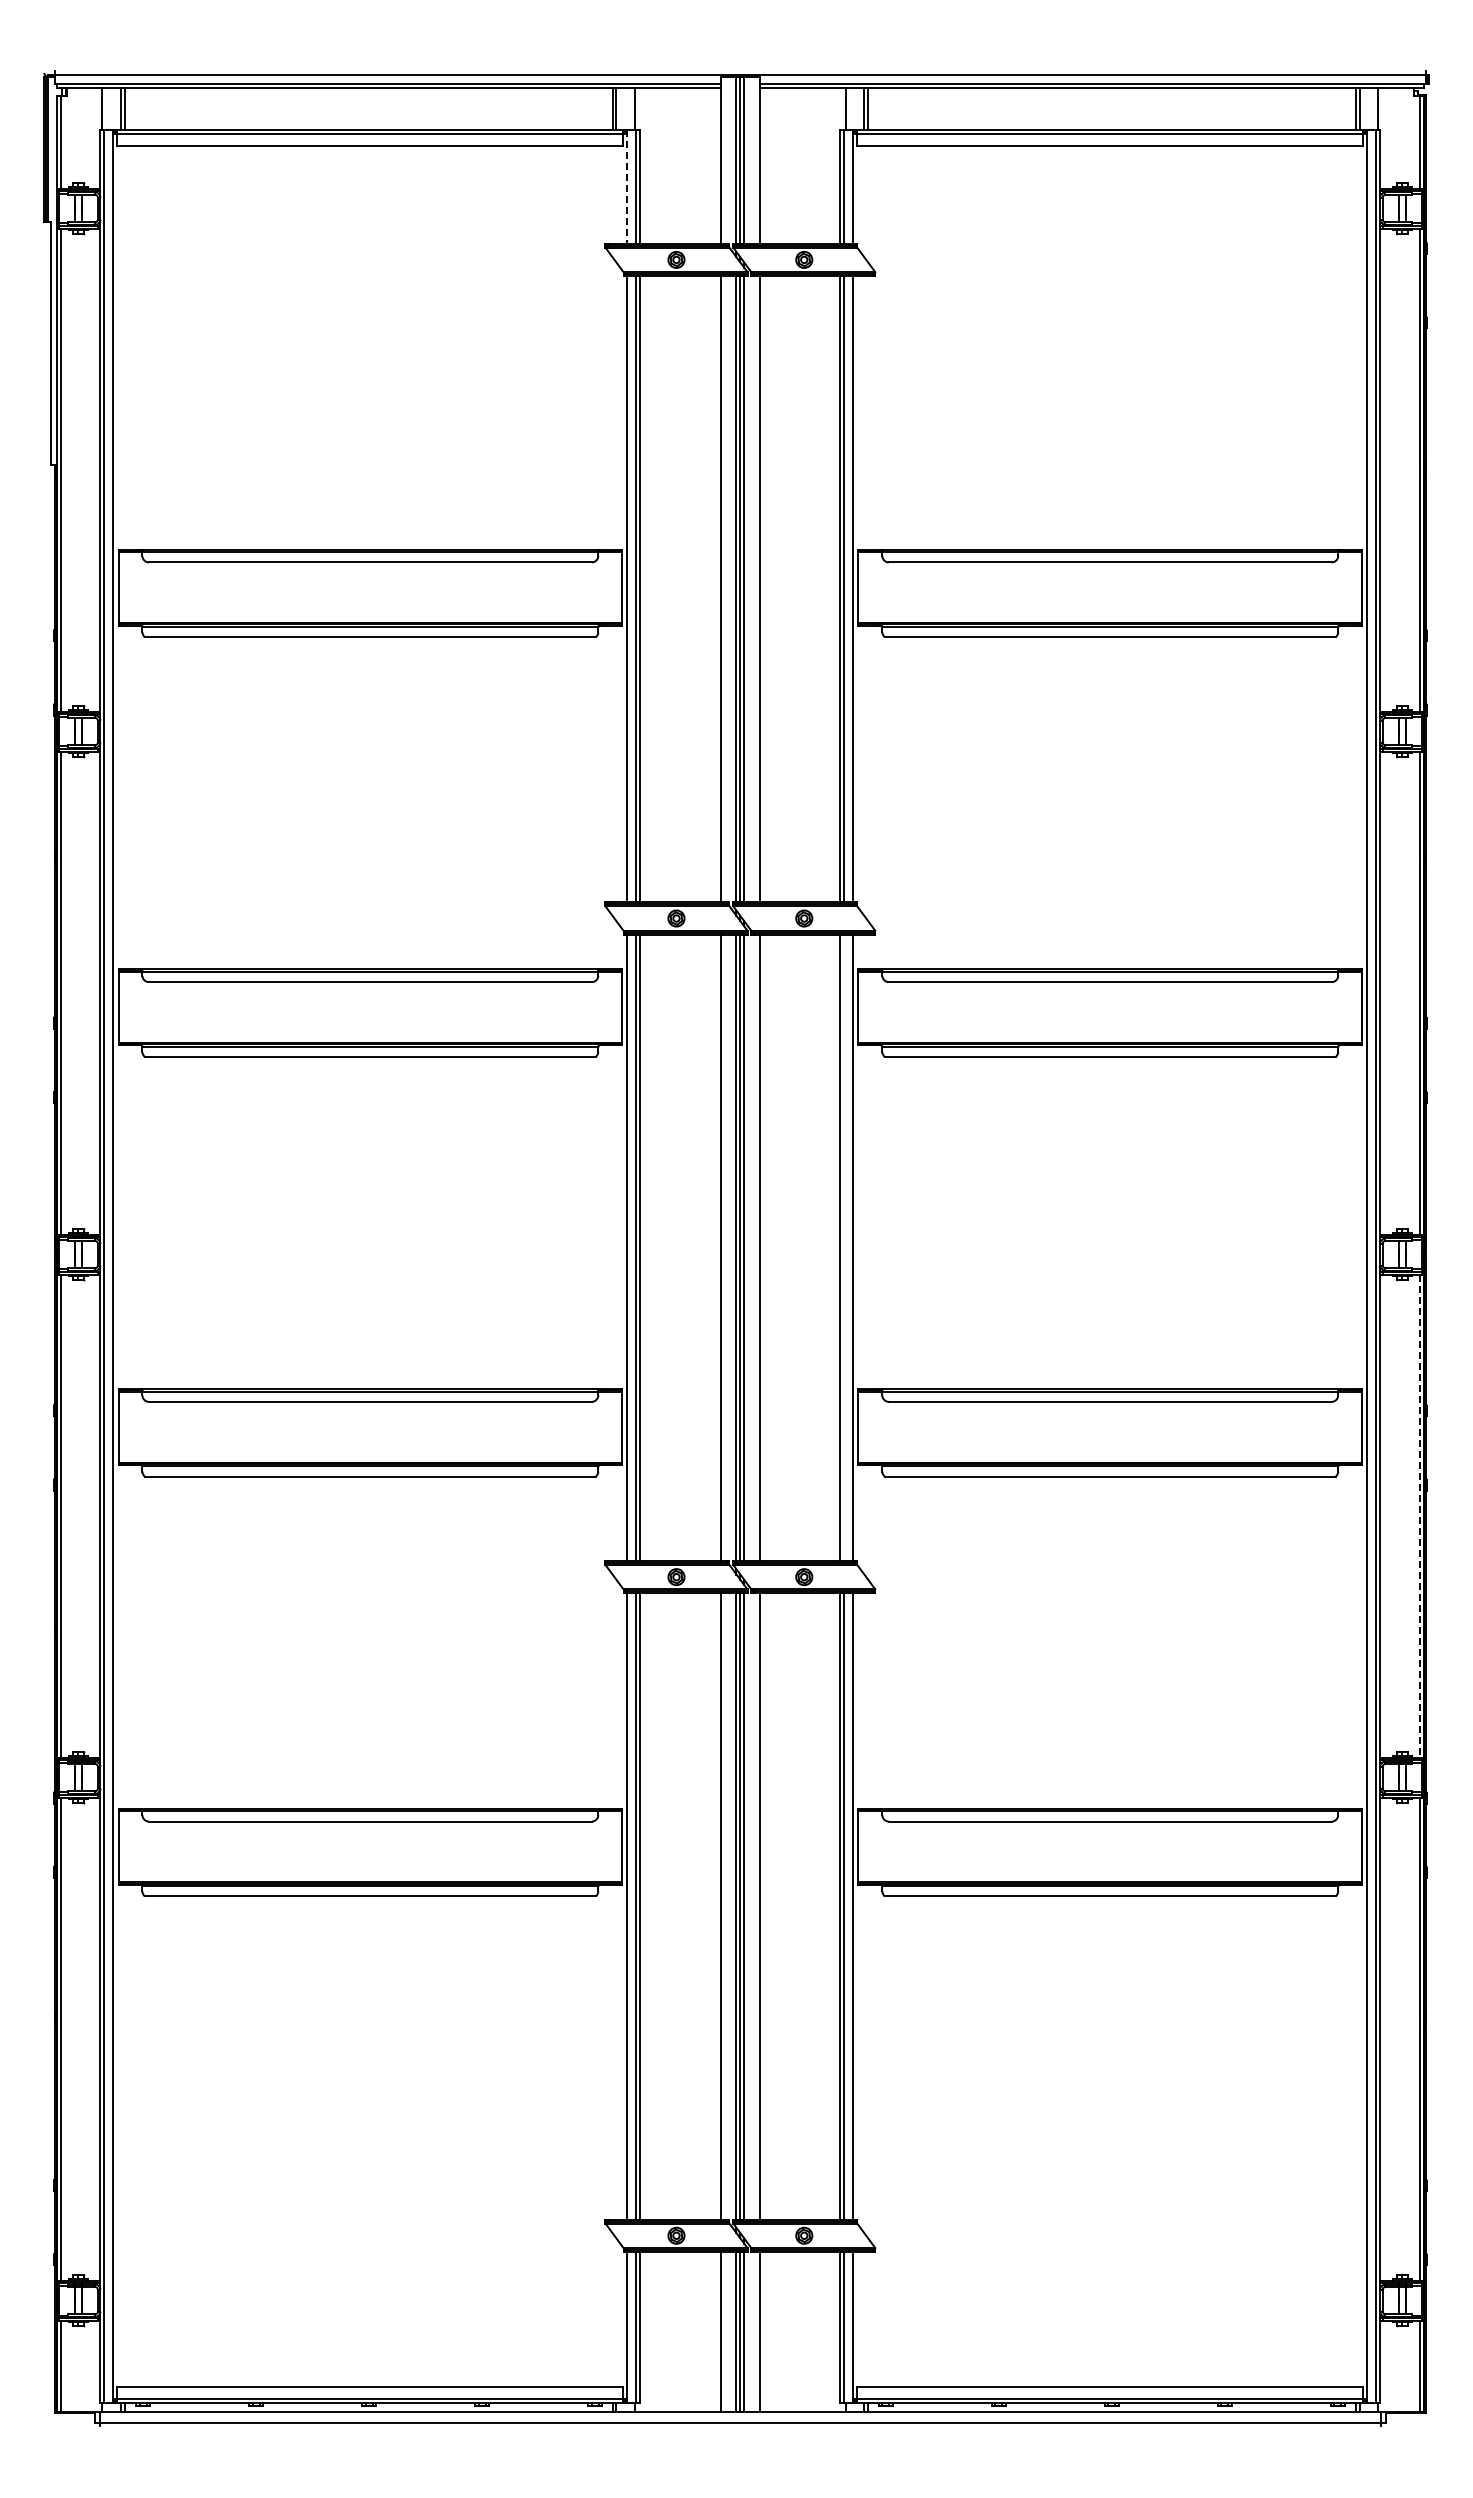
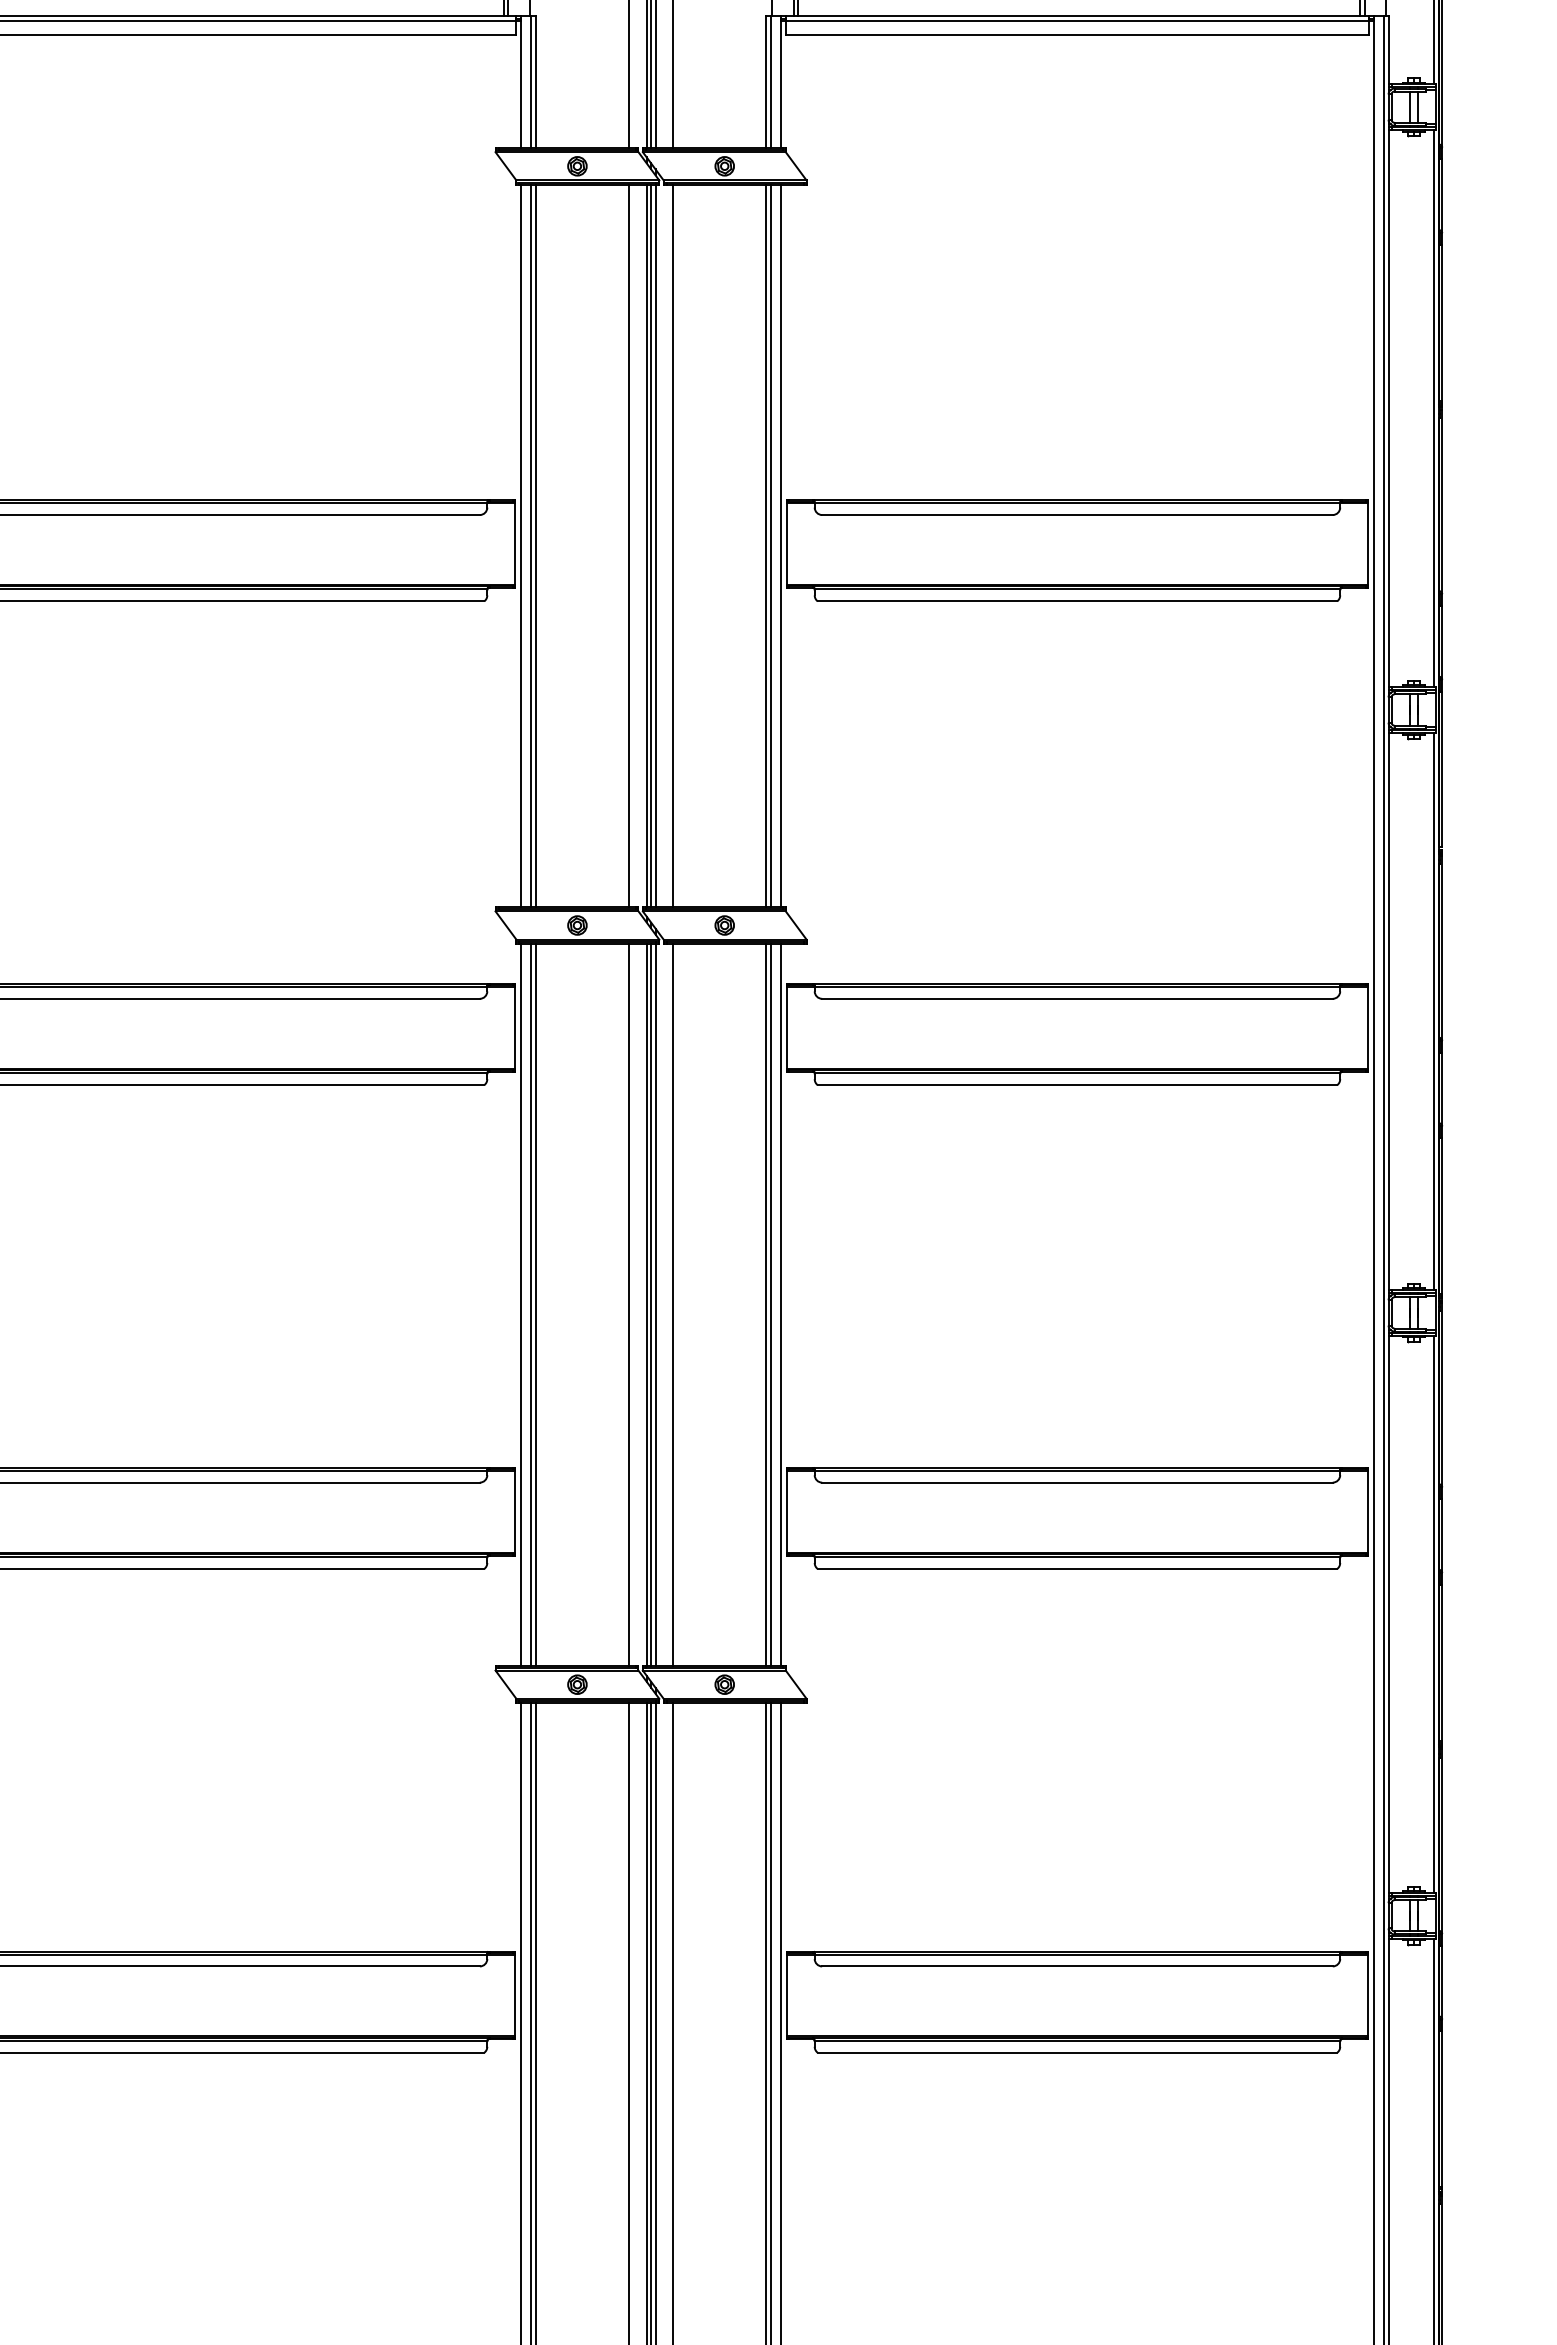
line: (627, 186) -> (520, 81), dashed -> solid
line: (844, 1247) -> (771, 1304), added
line: (1419, 1516) -> (1433, 1614), dashed -> solid

